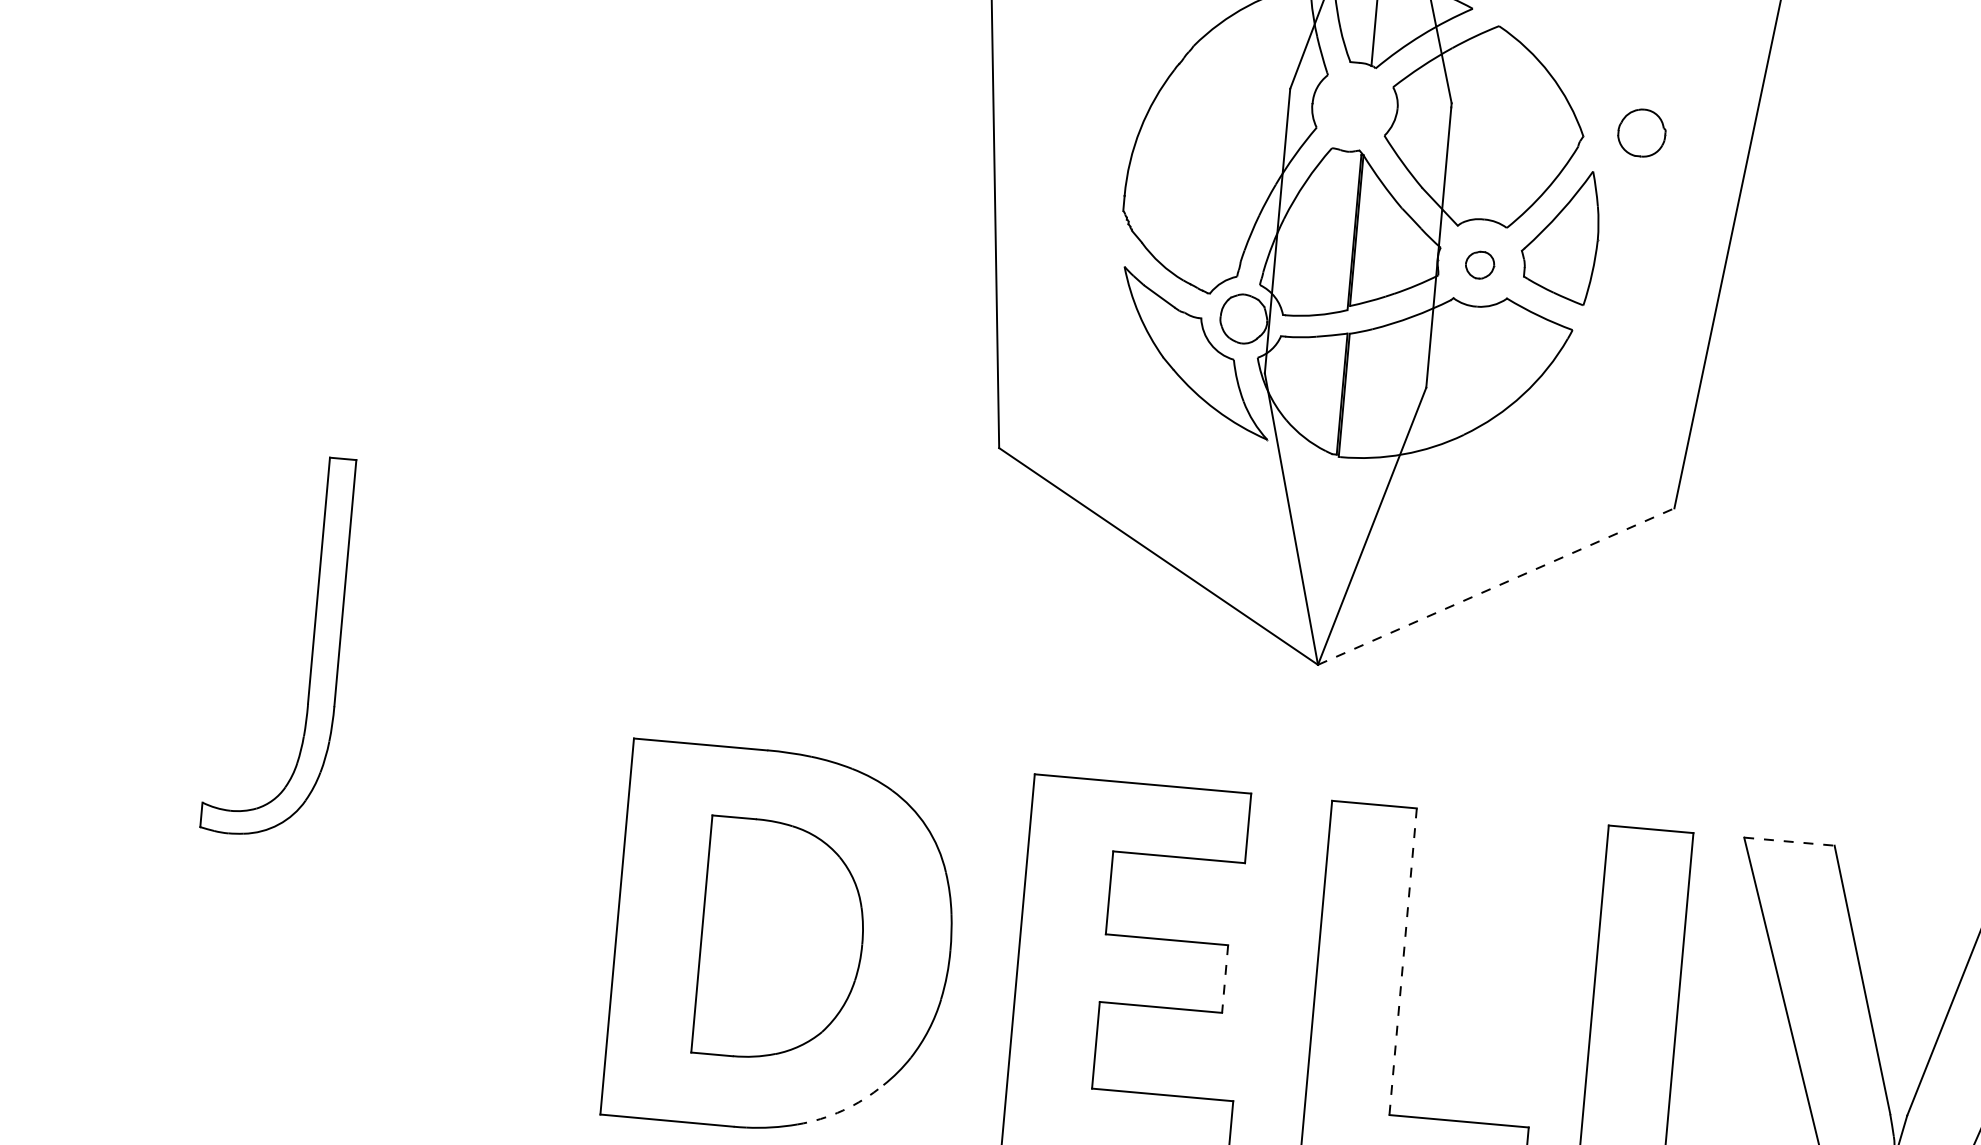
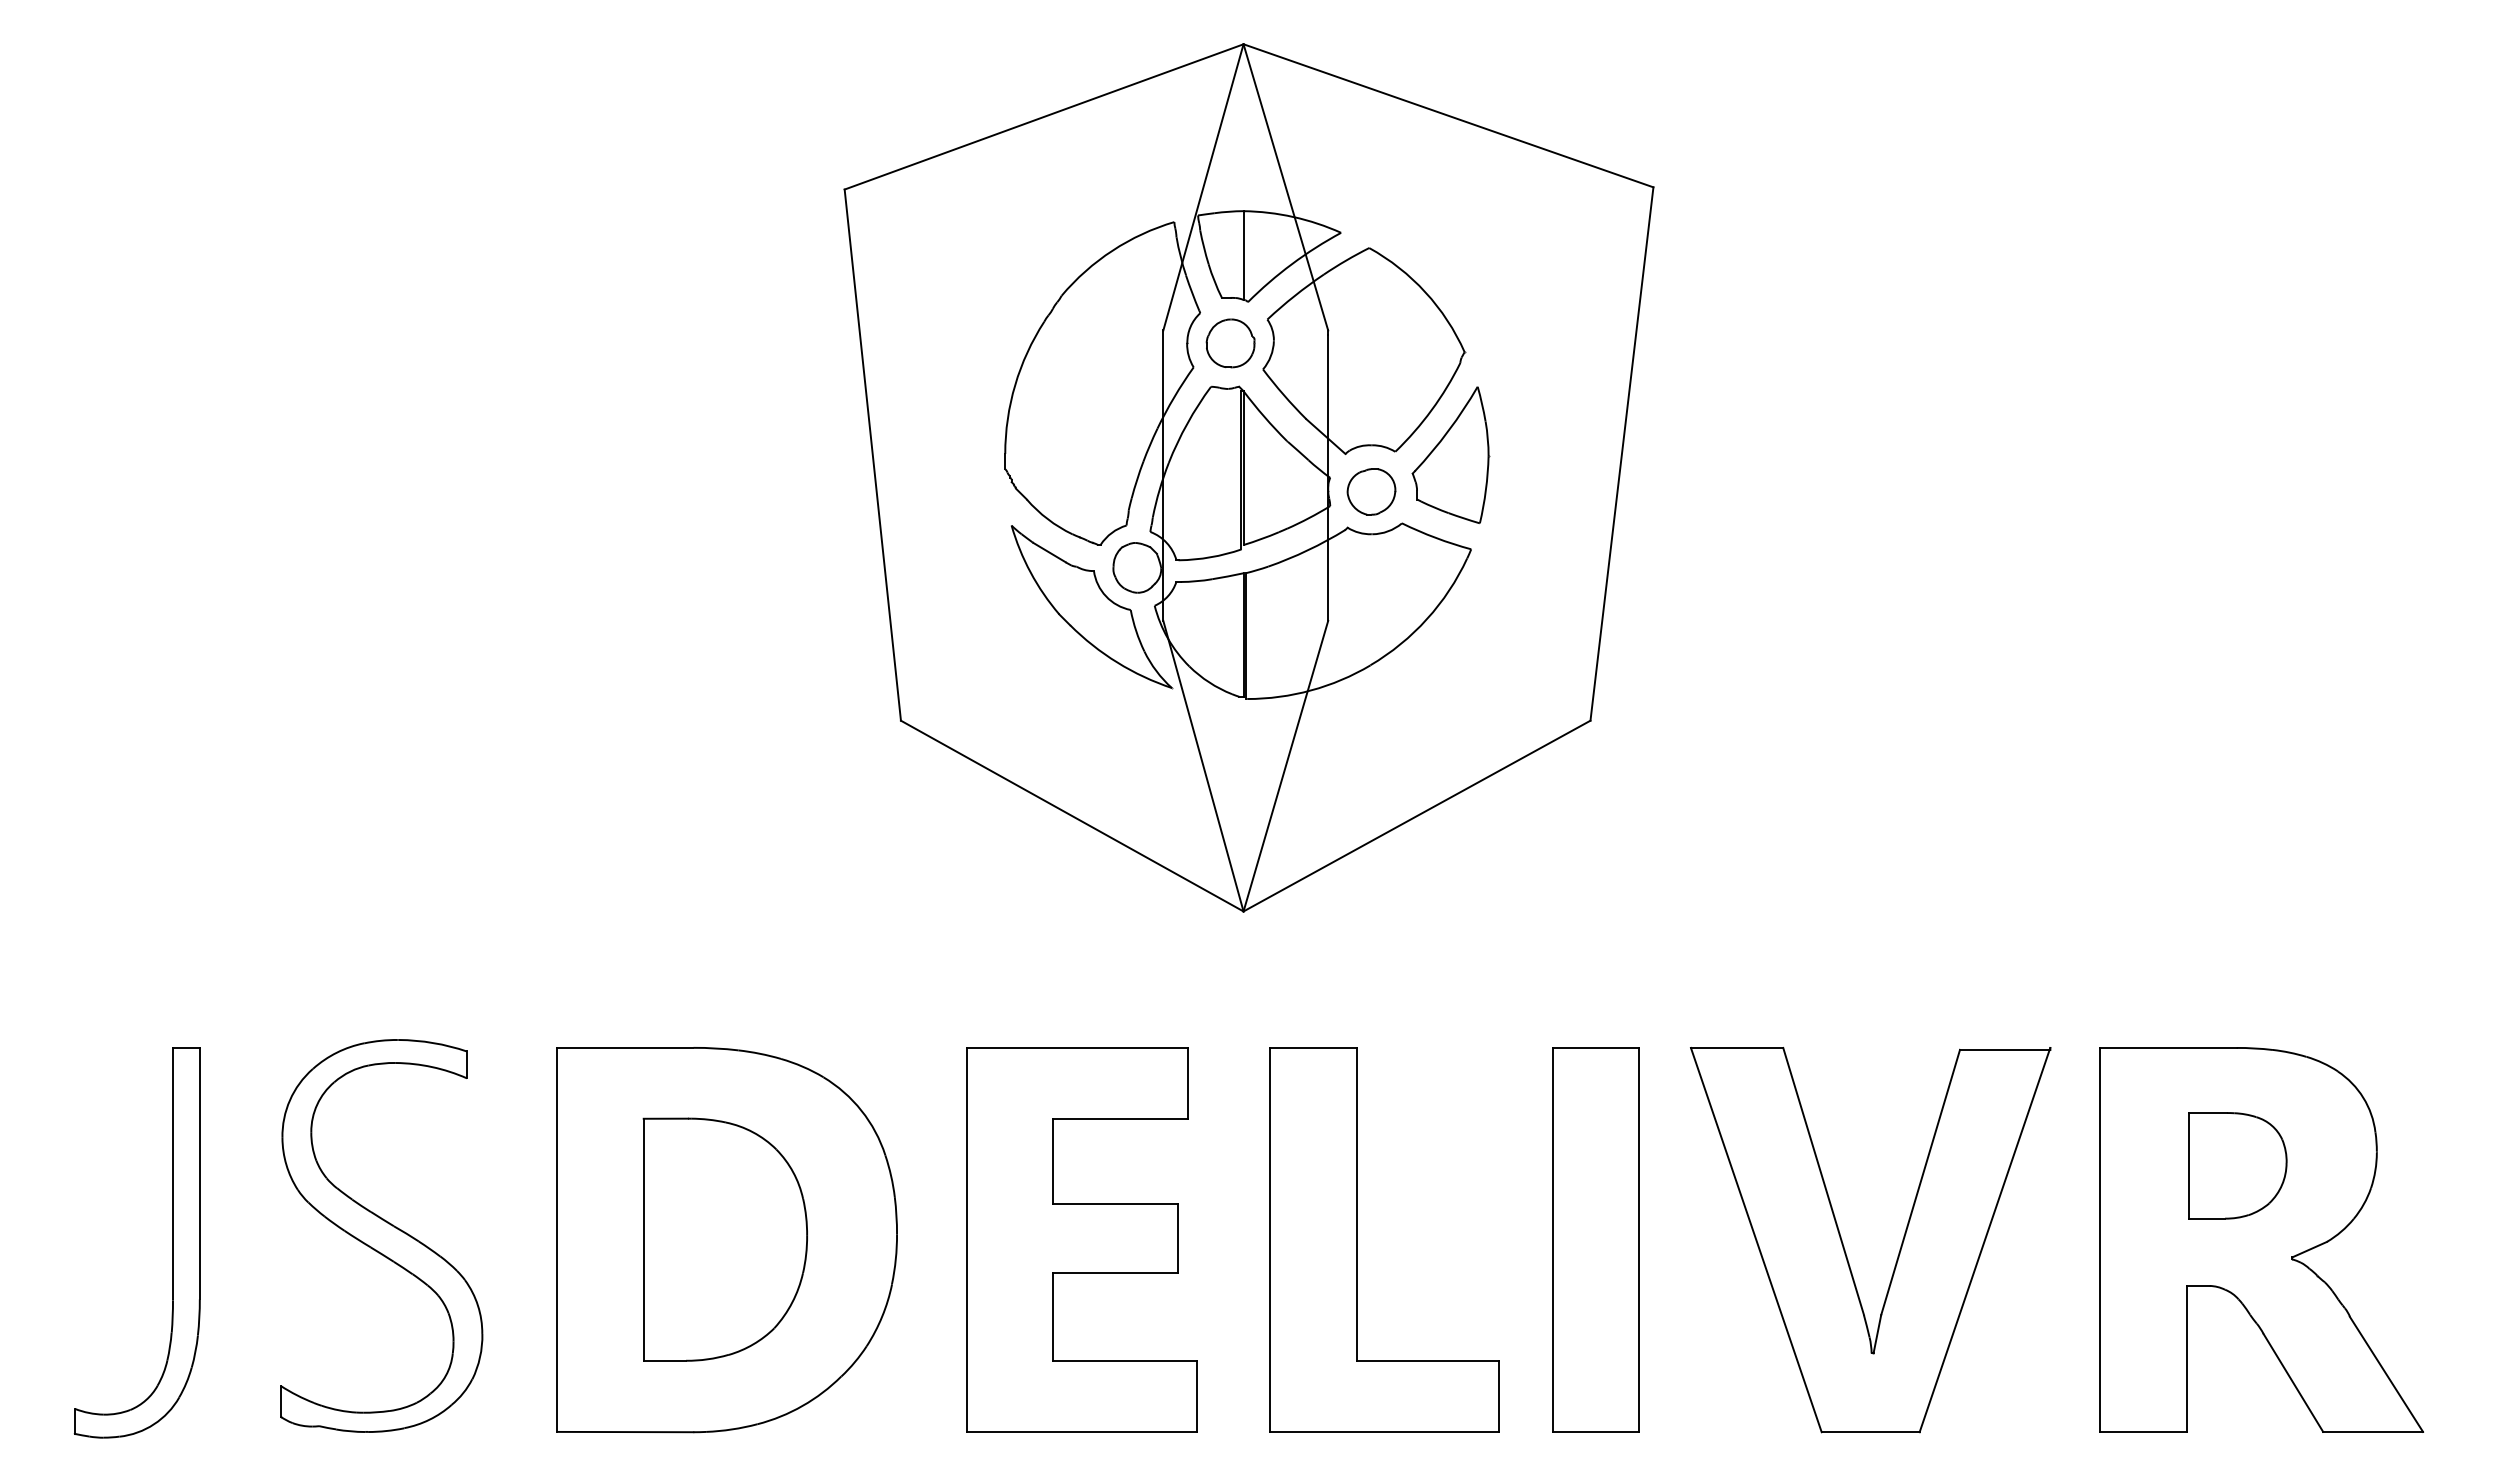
part: (1641, 133) -> (1230, 343), moved
part: (1480, 264) -> (1371, 491), size x1.67
line: (1496, 587) -> (1417, 816), dashed -> solid
part: (312, 648) -> (172, 1242), moved
line: (1789, 841) -> (1737, 1047), dashed -> solid
part: (445, 906) -> (381, 1235), added
line: (1403, 961) -> (1356, 1204), dashed -> solid
line: (1224, 979) -> (1177, 1238), dashed -> solid
arc: (842, 1110) -> (802, 1405), dashed -> solid

